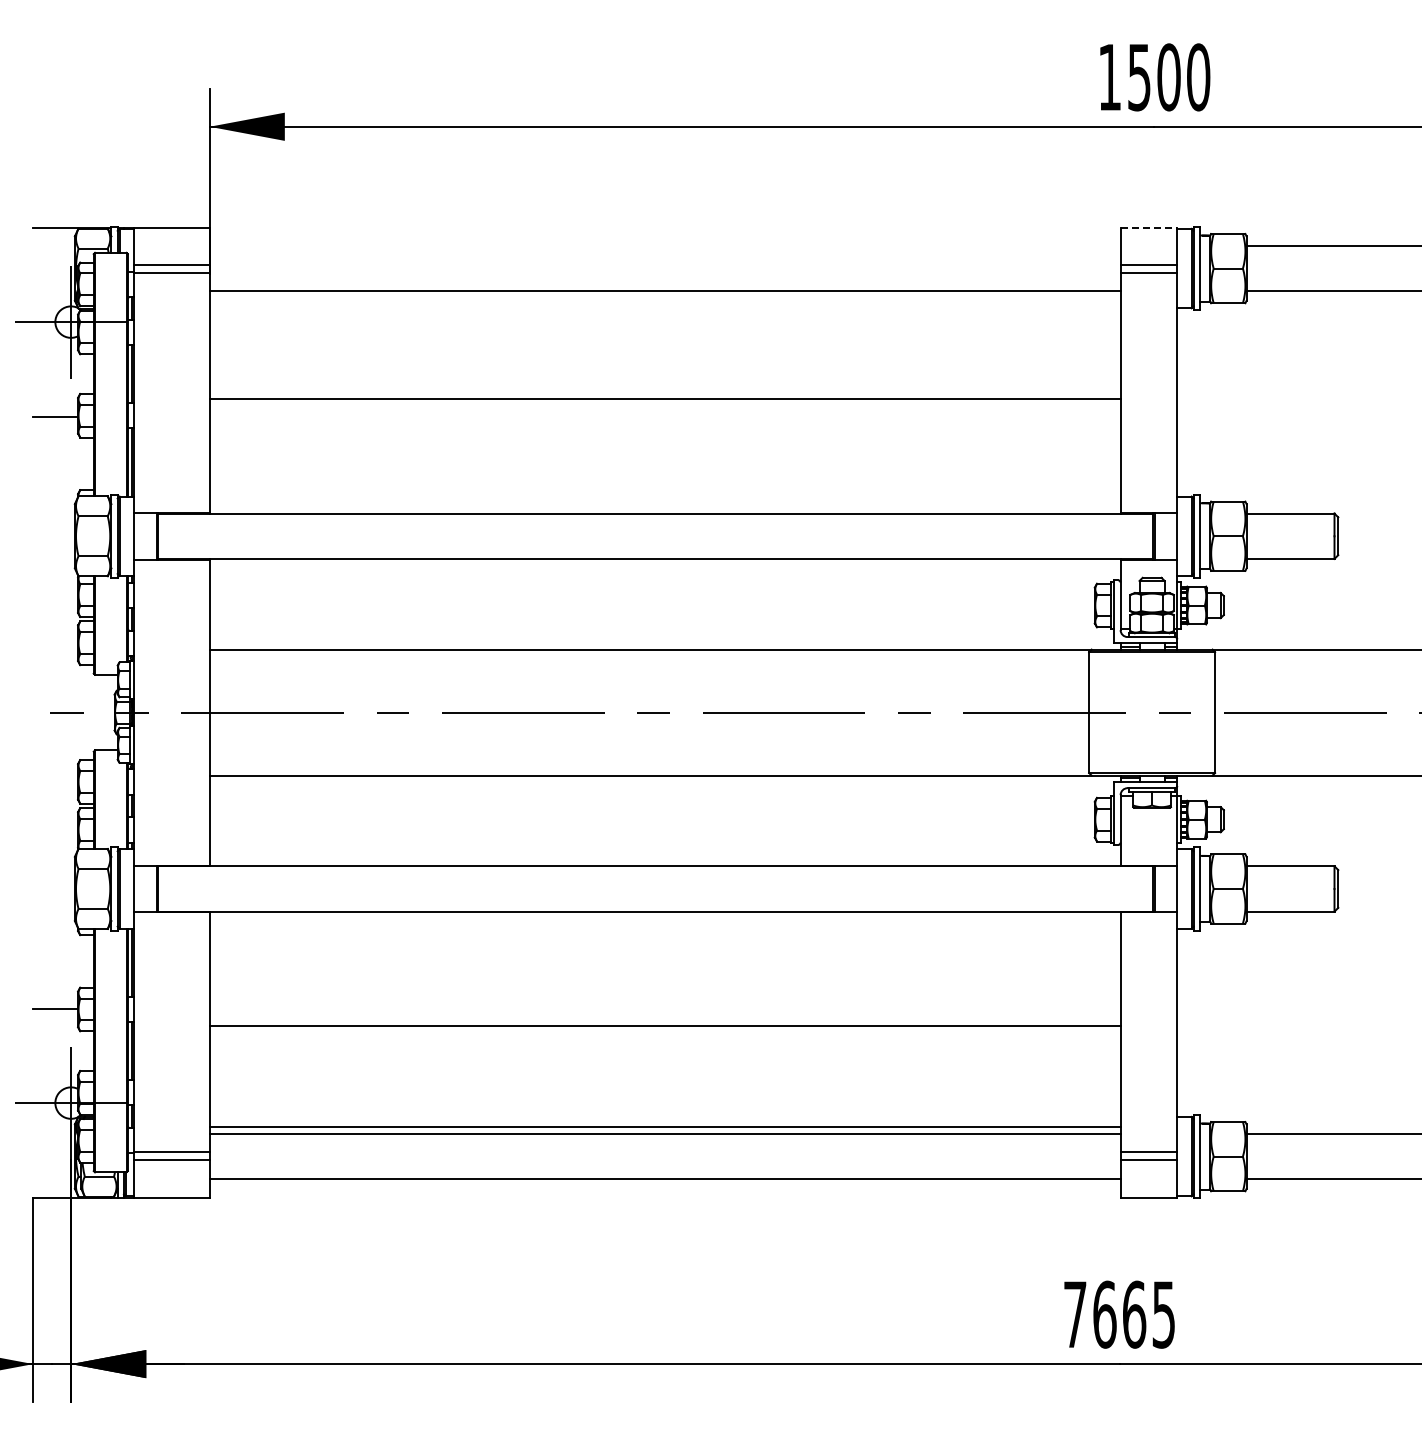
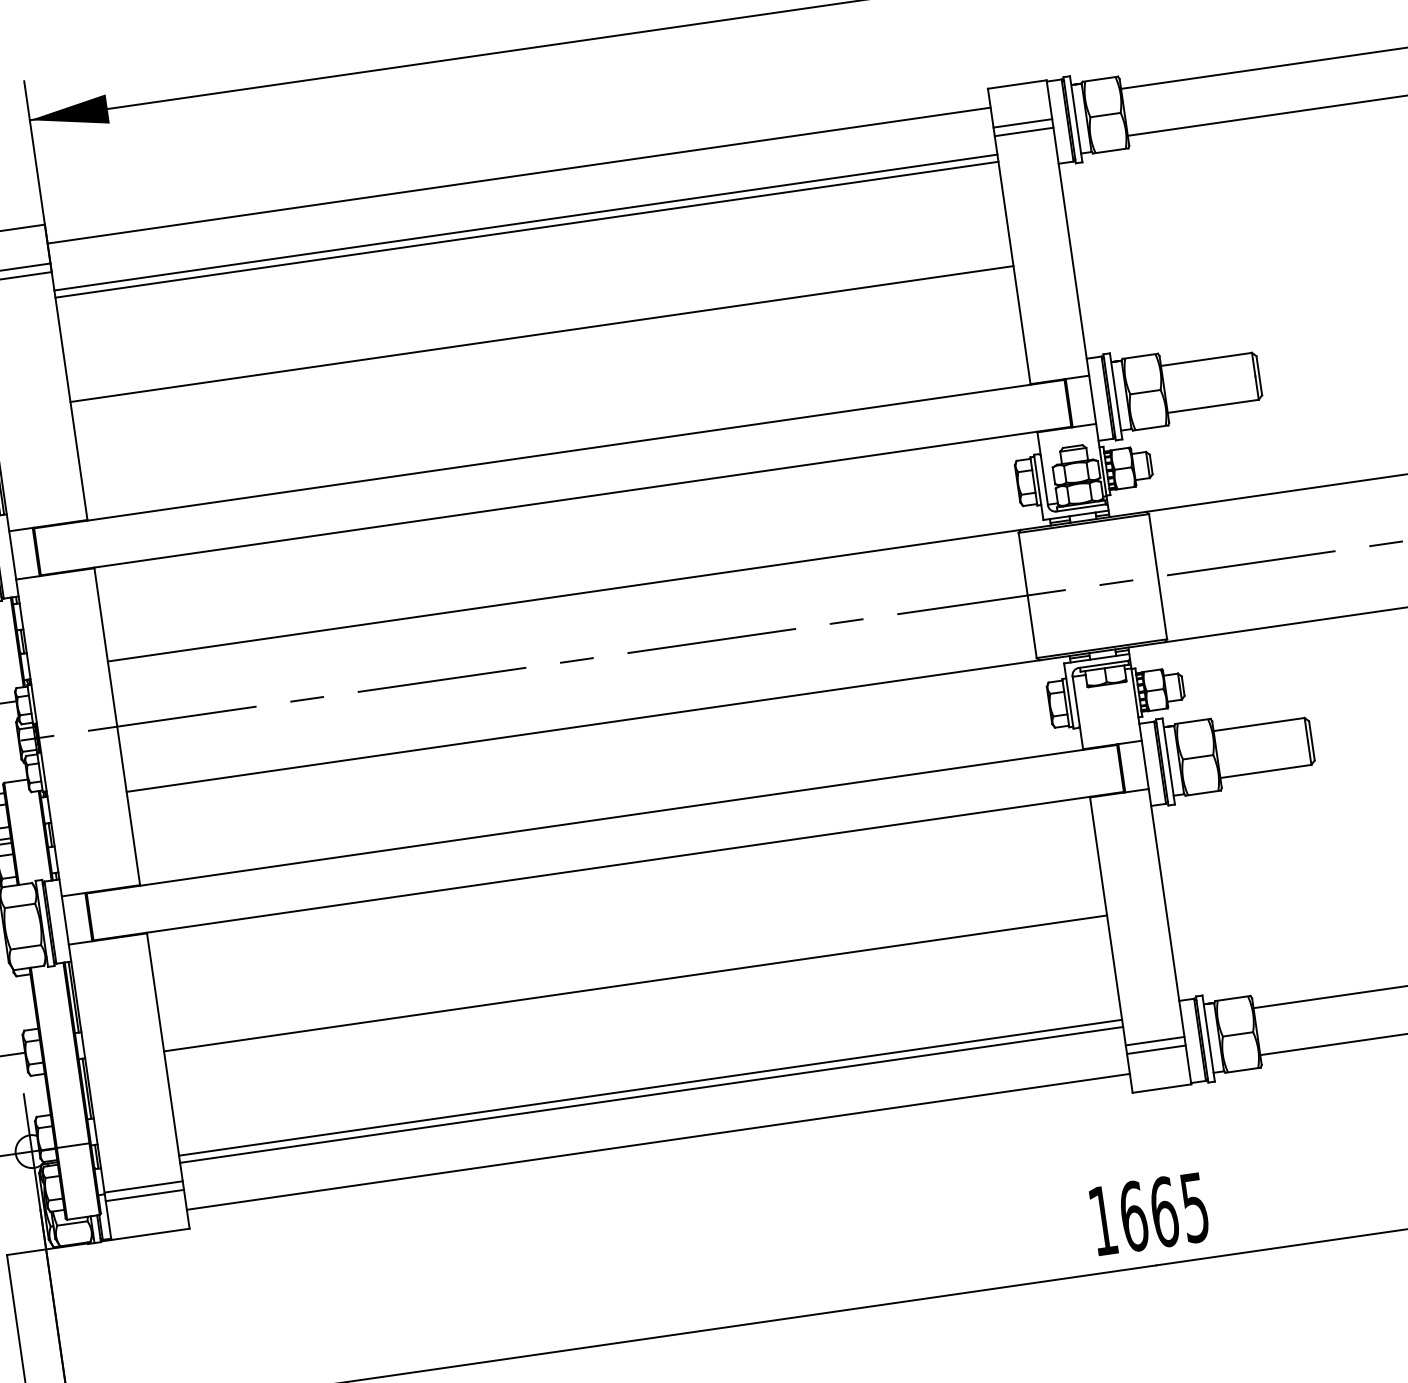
line: (1149, 227) -> (1017, 84), dashed -> solid
line: (664, 245) -> (518, 175), added
line: (664, 298) -> (526, 230), added
text: (1075, 1314) -> (1103, 1220), 7665 -> 1665

